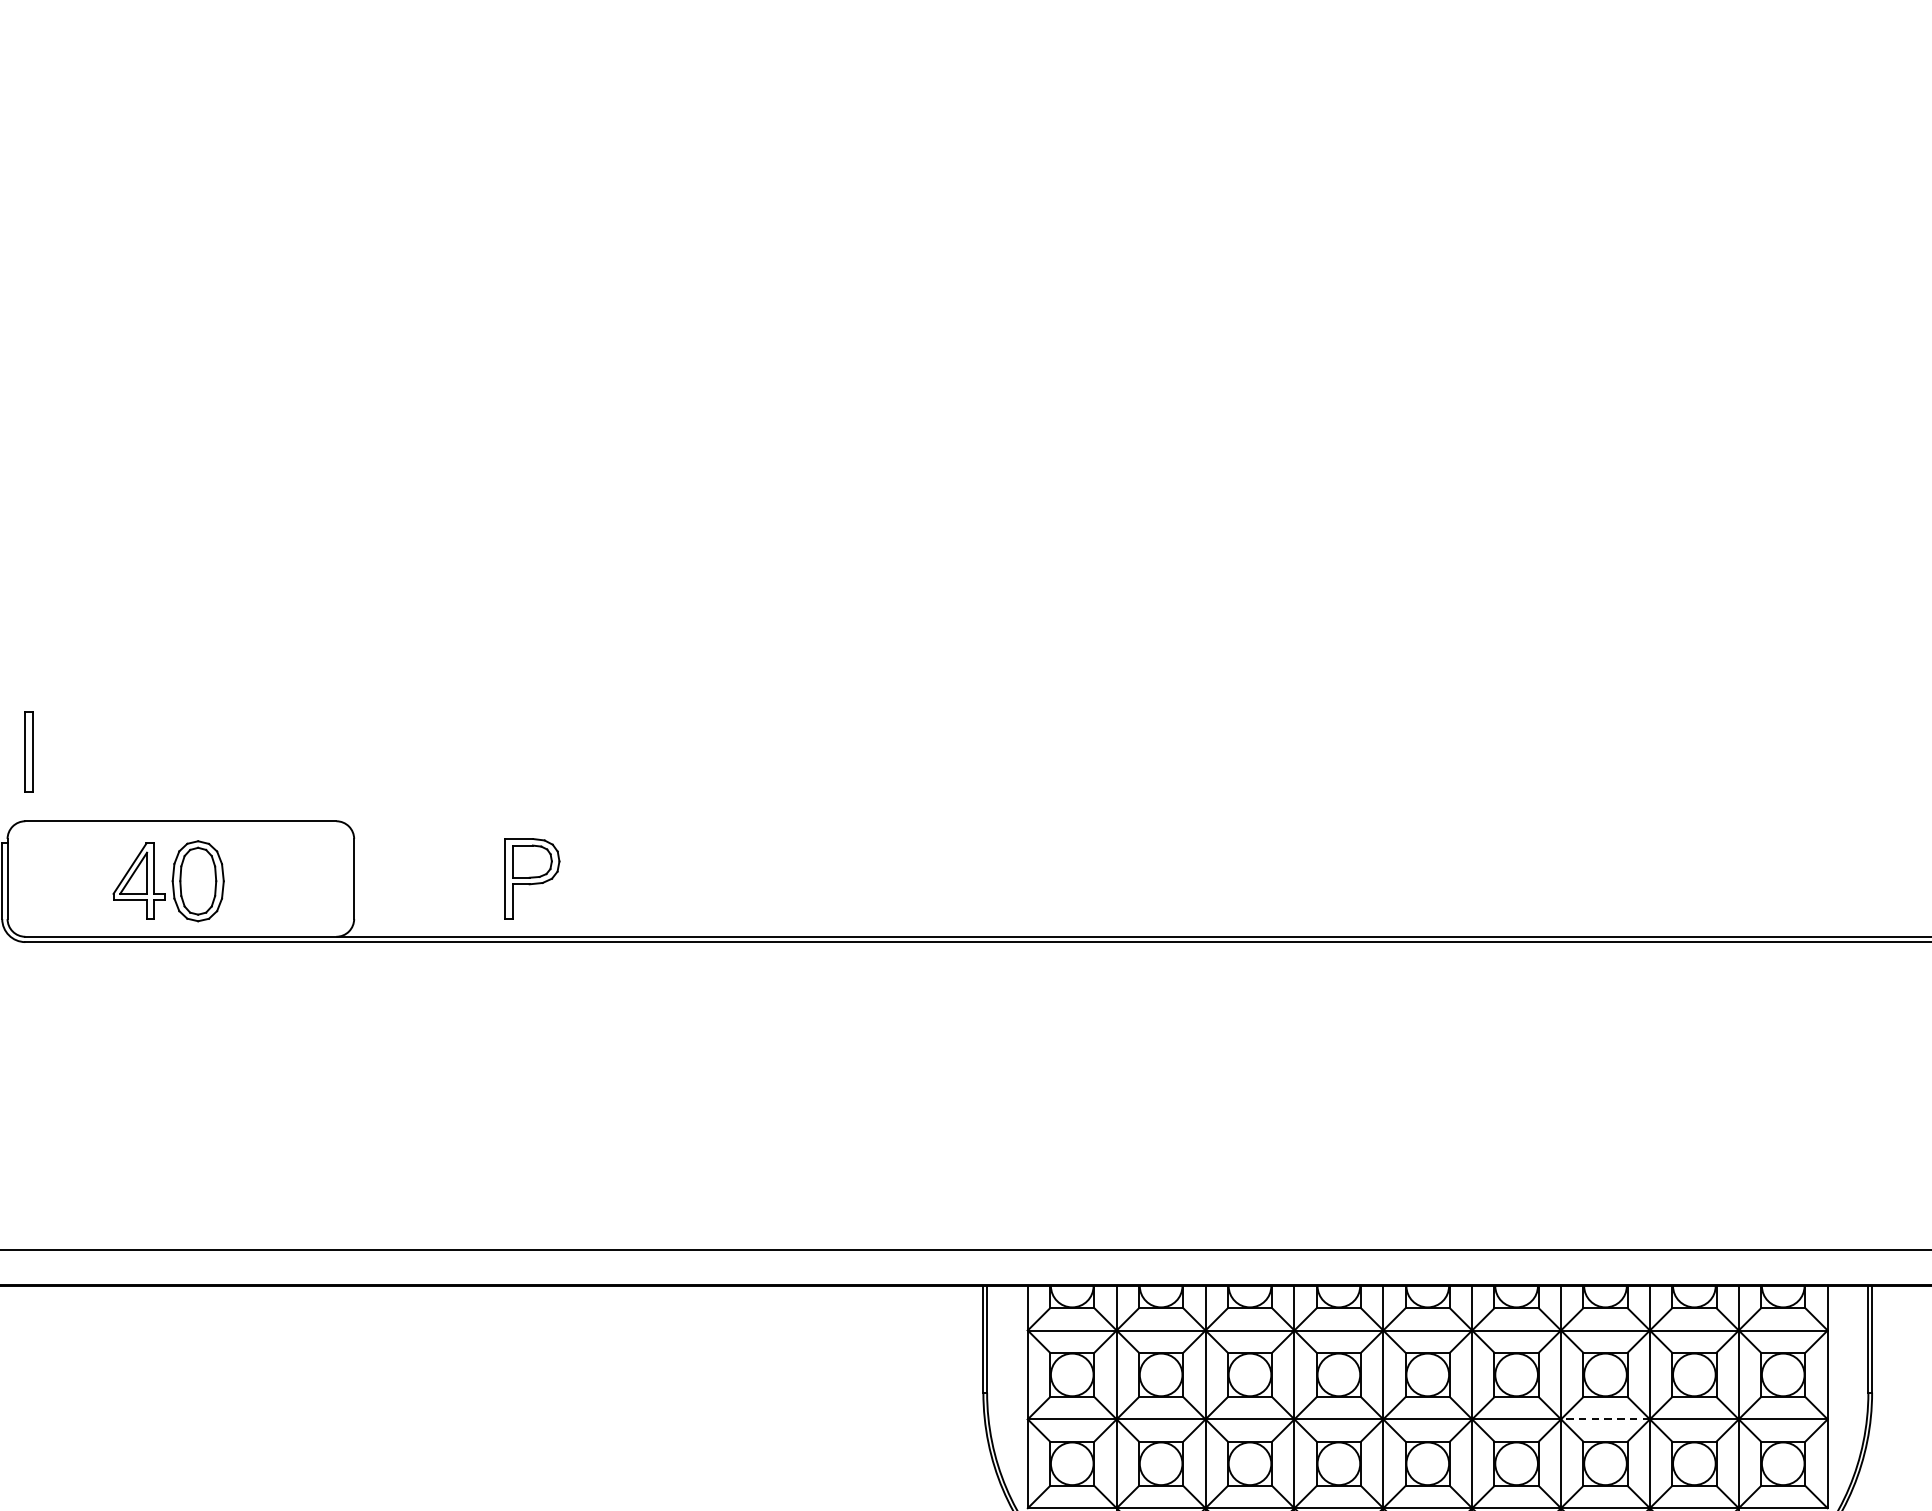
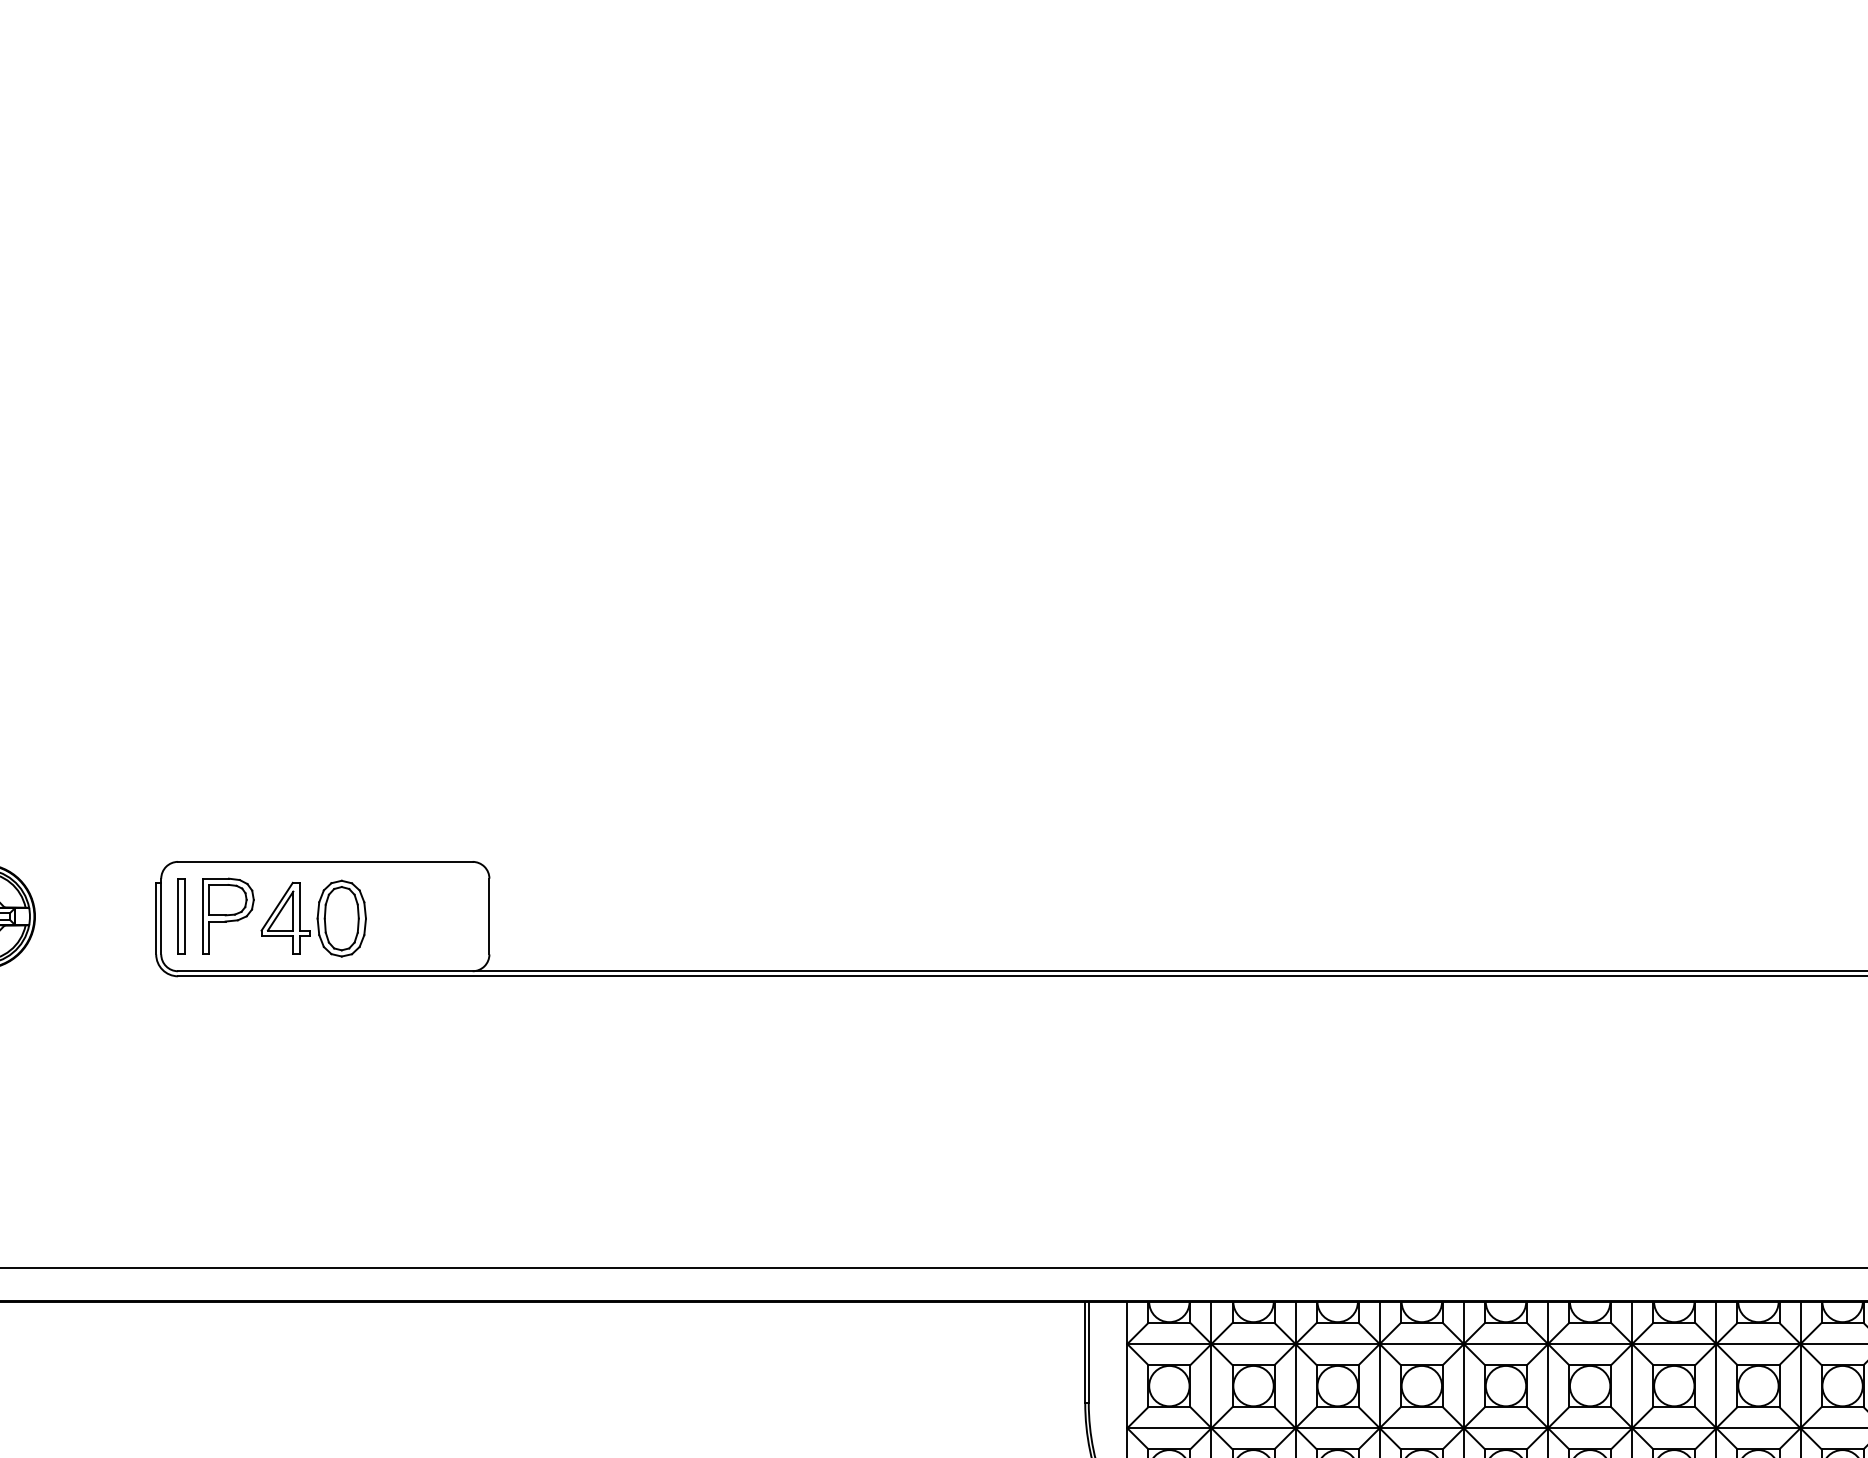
part: (28, 752) -> (181, 916), moved
part: (532, 877) -> (228, 915), moved
line: (1604, 1419) -> (1673, 1428), dashed -> solid

